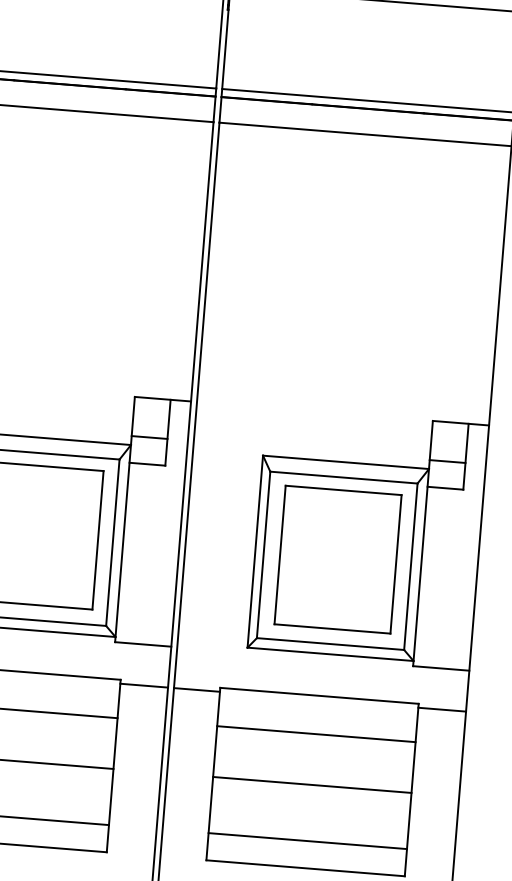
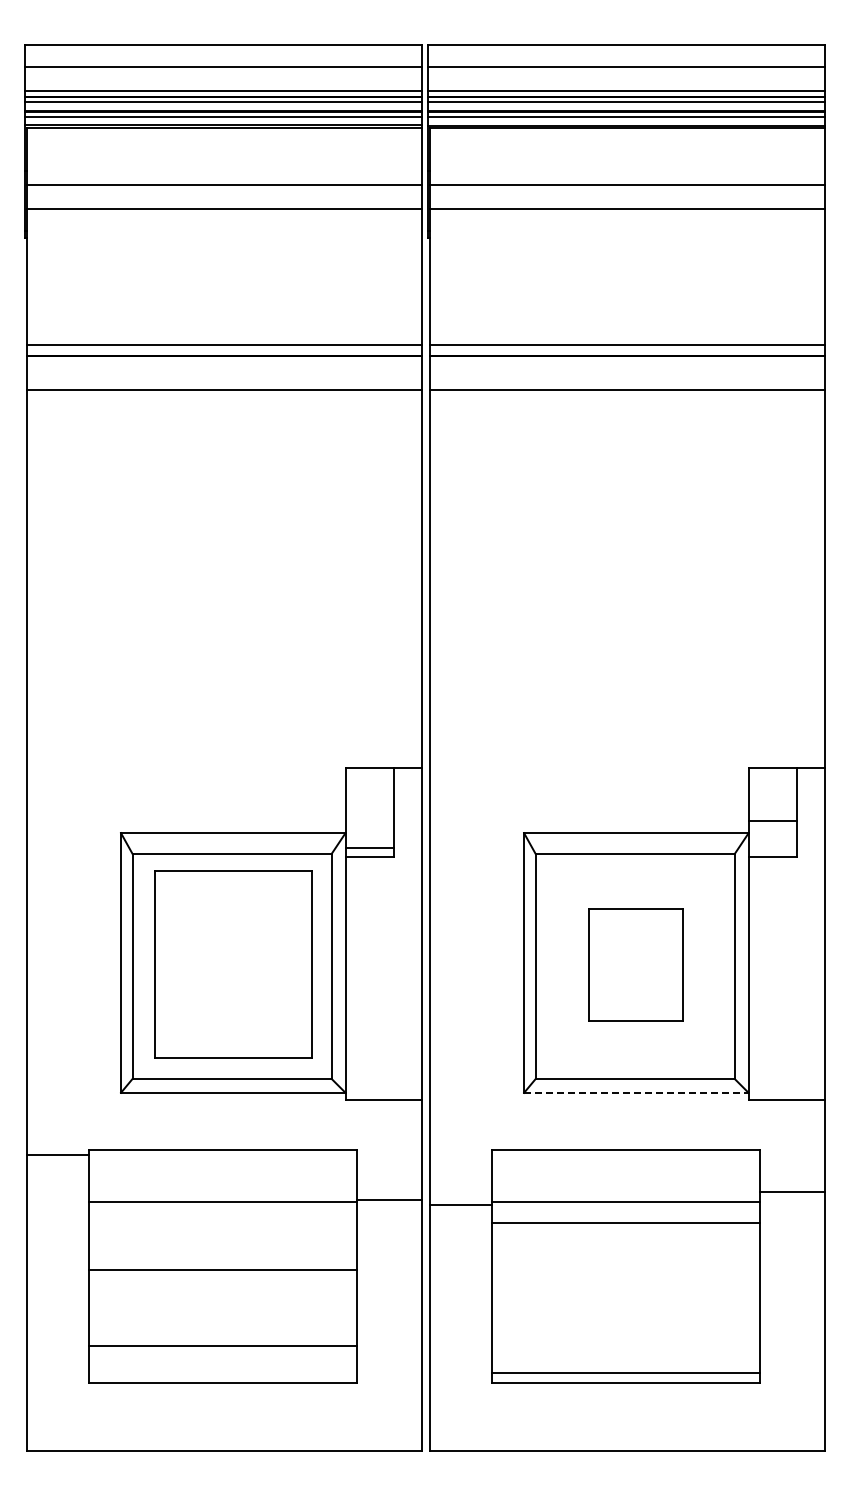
line: (149, 437) -> (369, 848), moved
part: (338, 559) -> (636, 964), size x0.6
line: (330, 654) -> (636, 1092), solid -> dashed
line: (144, 685) -> (389, 1200), moved
line: (196, 690) -> (460, 1205), moved
line: (442, 709) -> (792, 1192), moved
line: (311, 785) -> (625, 1223), moved
line: (307, 841) -> (625, 1373), moved

